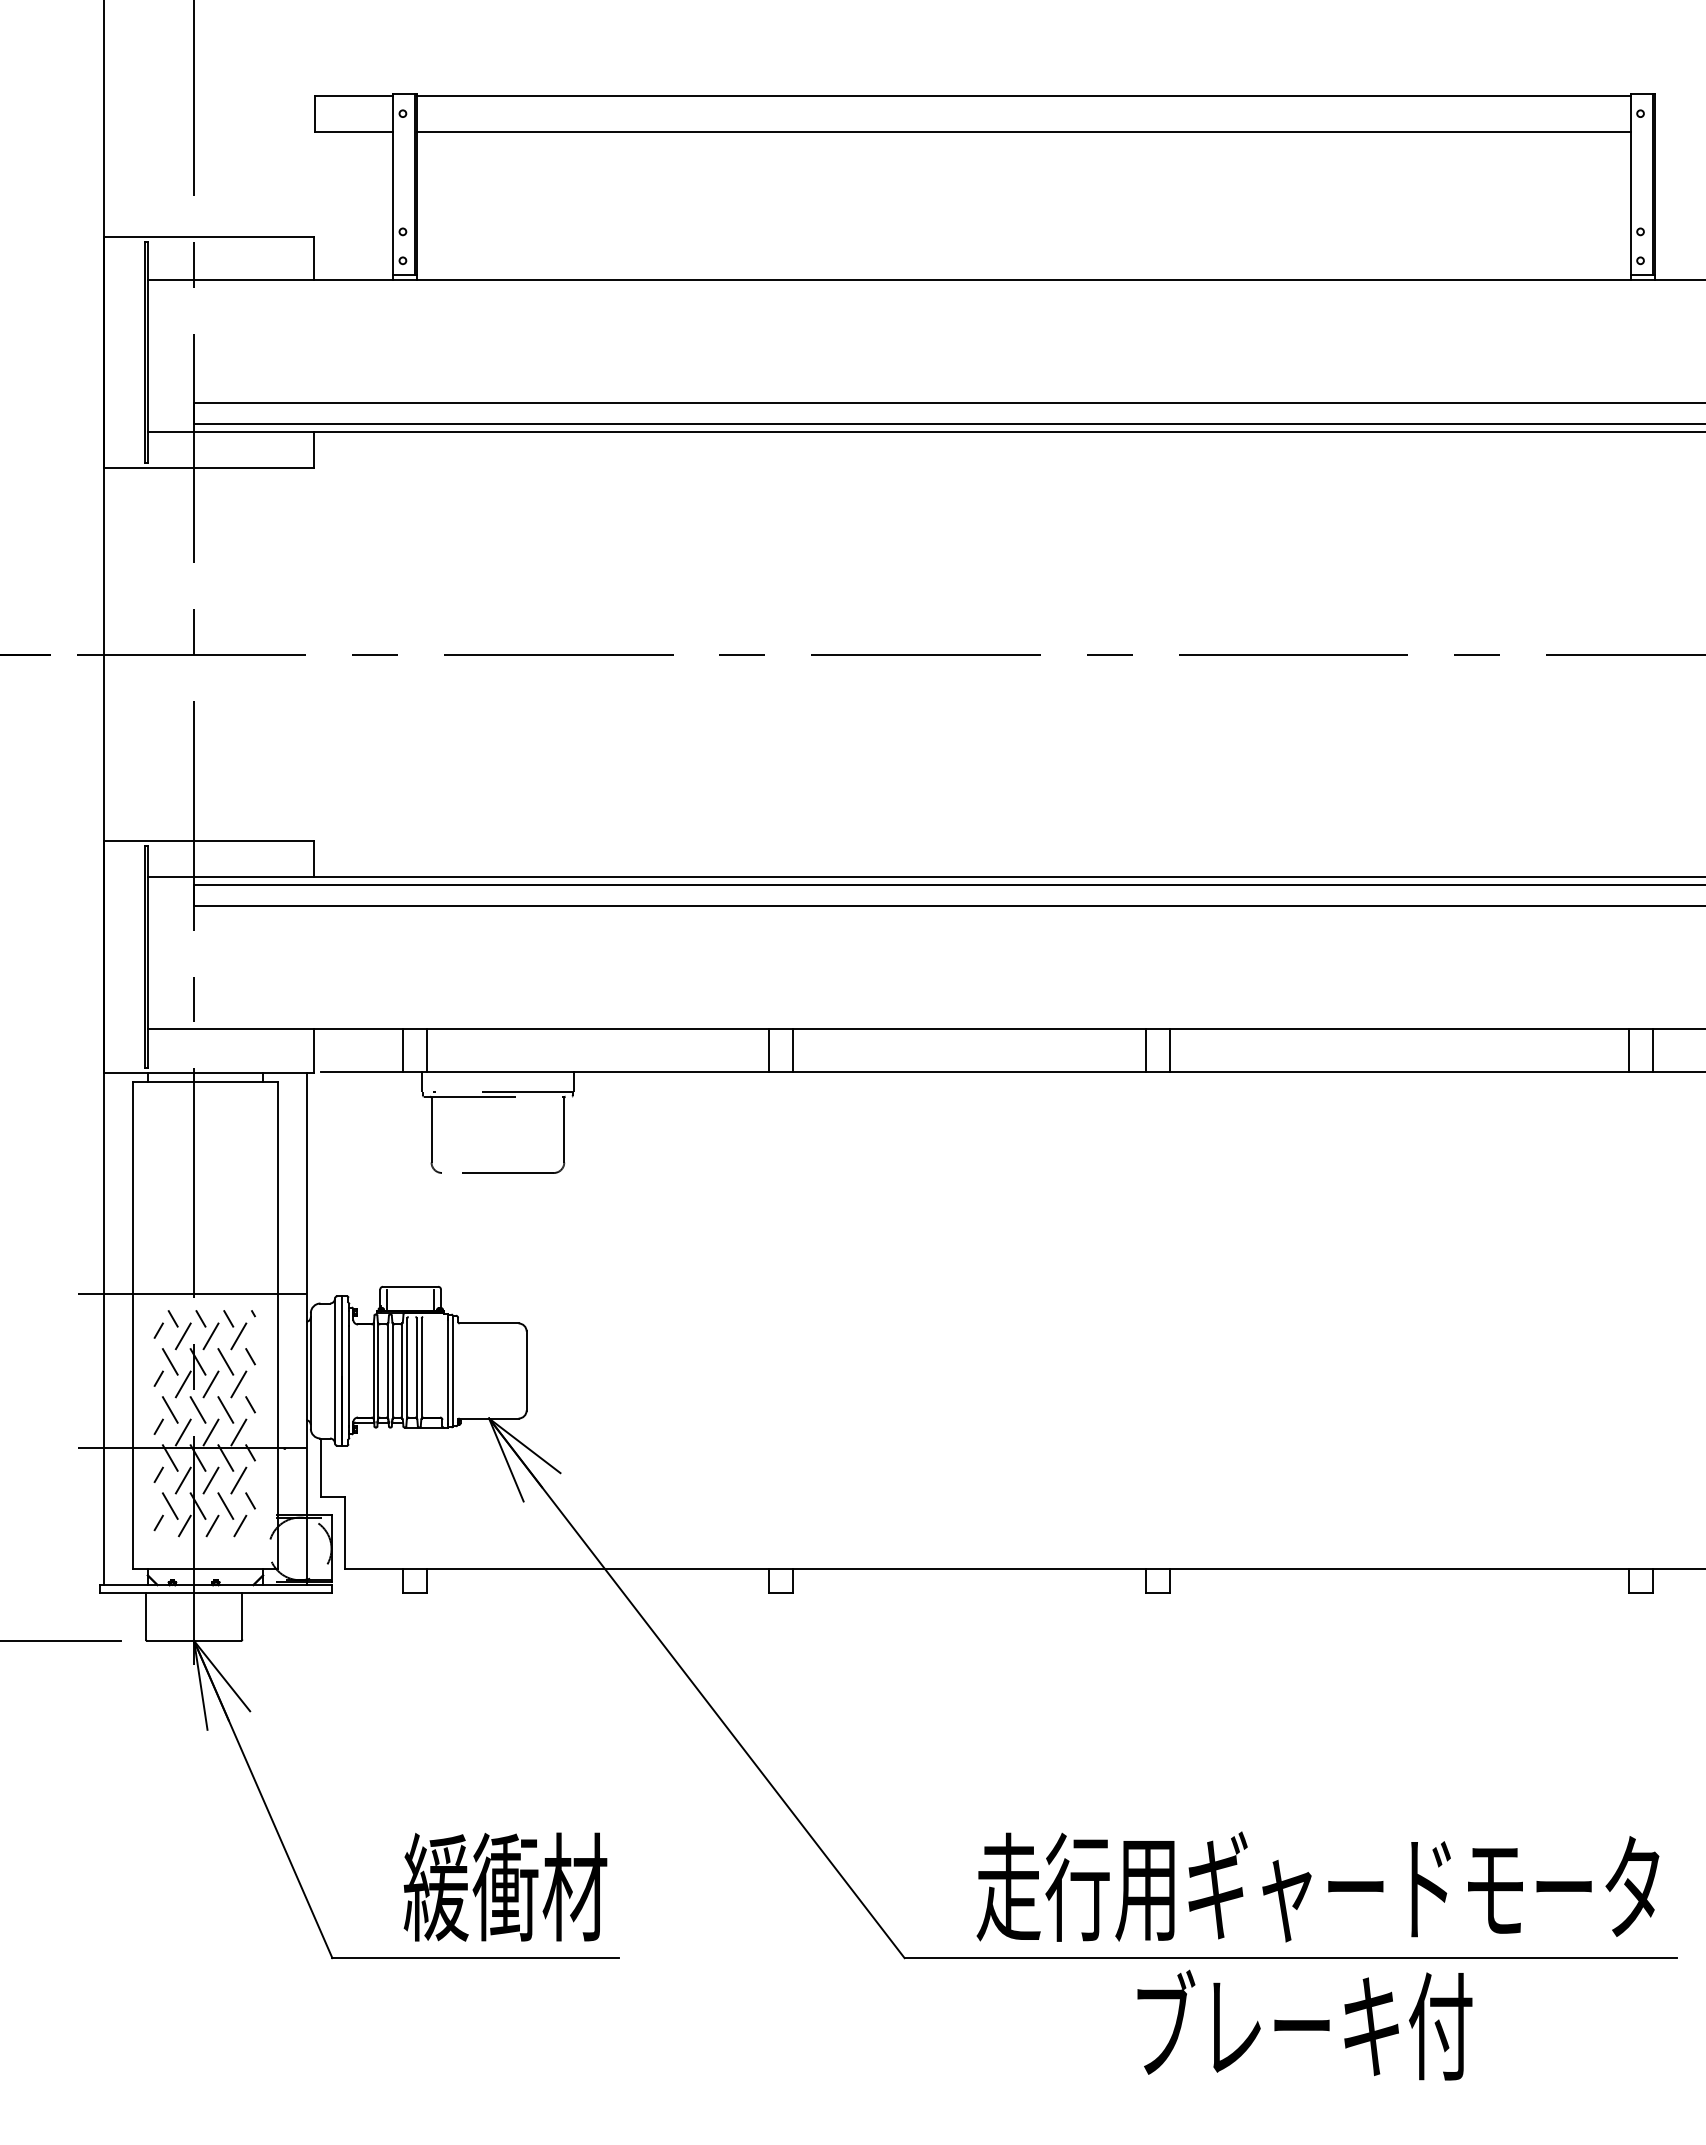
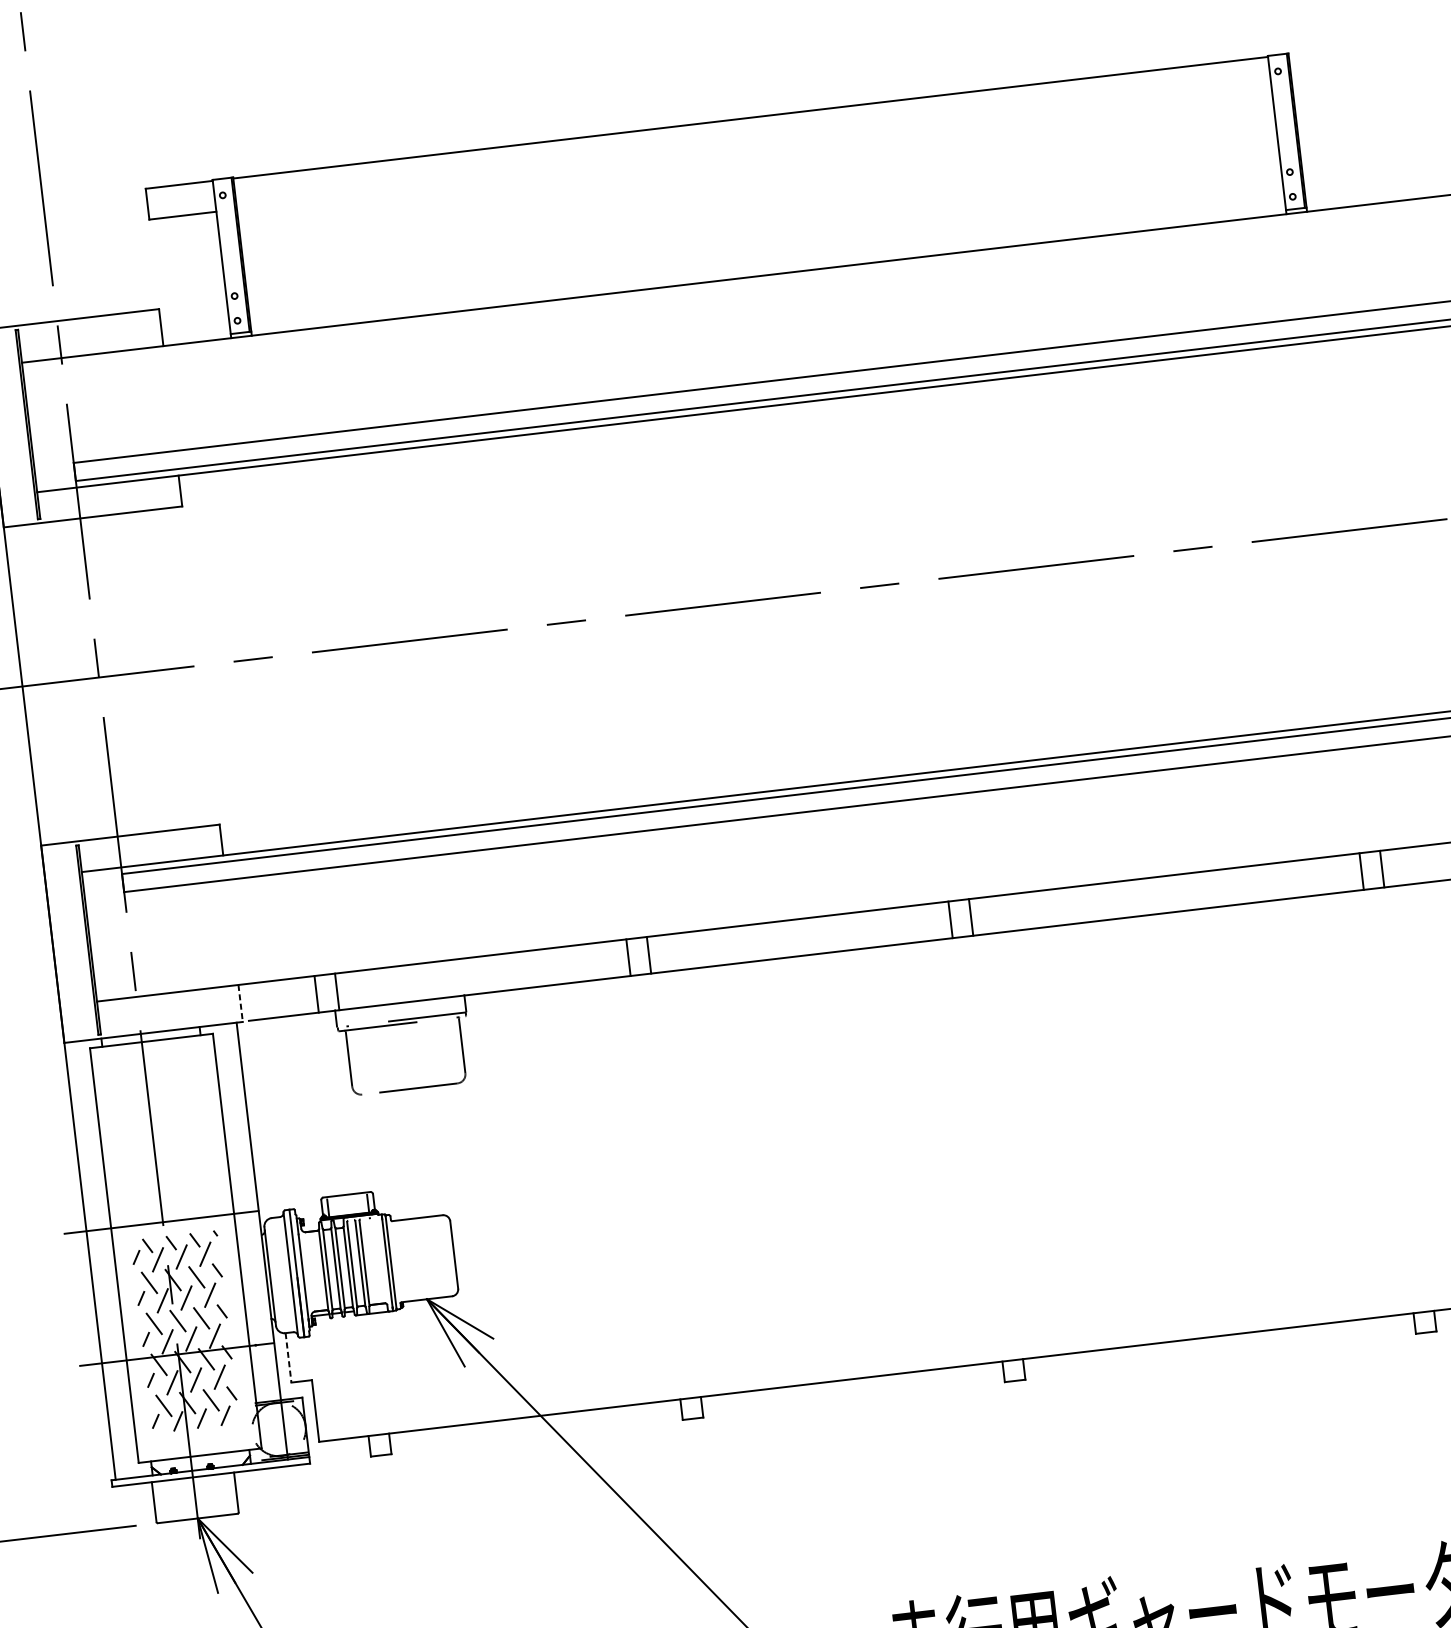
line: (1023, 131) -> (753, 148), removed
line: (313, 1051) -> (240, 1003), solid -> dashed
line: (320, 1468) -> (288, 1358), solid -> dashed

